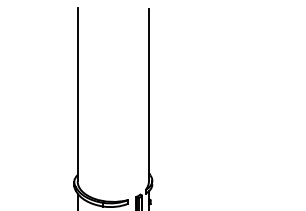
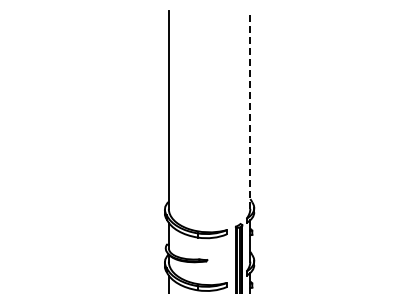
line: (149, 95) -> (250, 110), solid -> dashed

